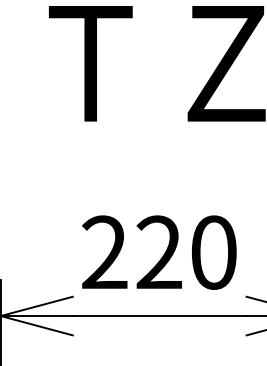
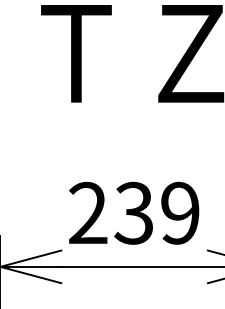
text: (185, 252) -> (156, 213), 220 -> 239

